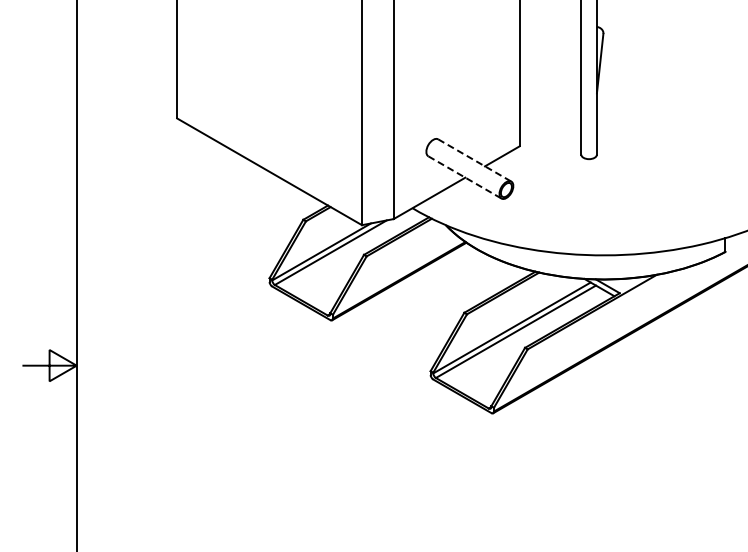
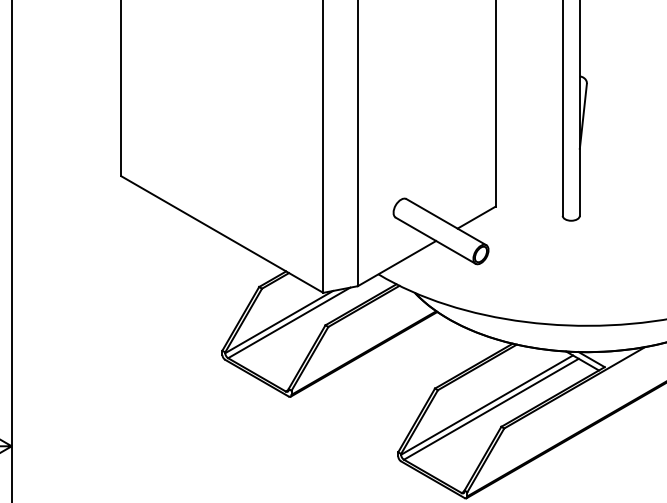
line: (475, 160) -> (447, 222), dashed -> solid
line: (465, 177) -> (436, 240), dashed -> solid

